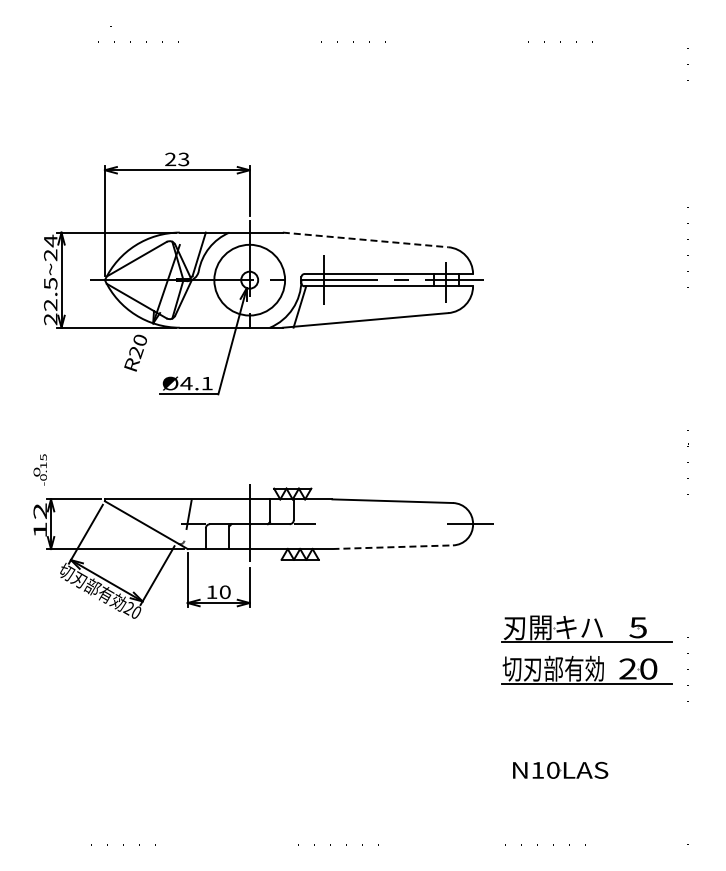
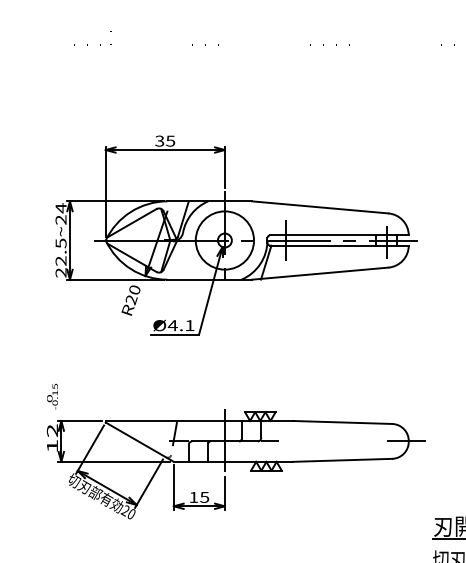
text: (177, 159) -> (165, 141), 23 -> 35
line: (366, 239) -> (321, 207), dashed -> solid
line: (393, 547) -> (343, 460), dashed -> solid
text: (224, 591) -> (204, 496), 10 -> 15

